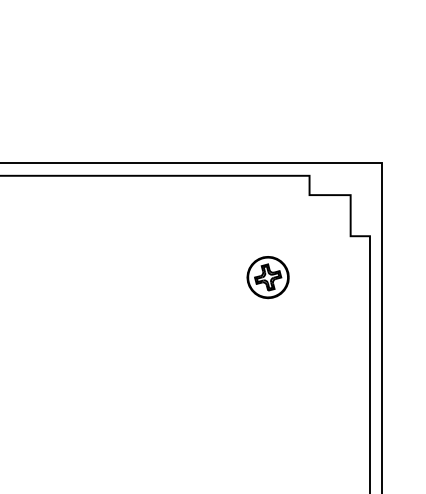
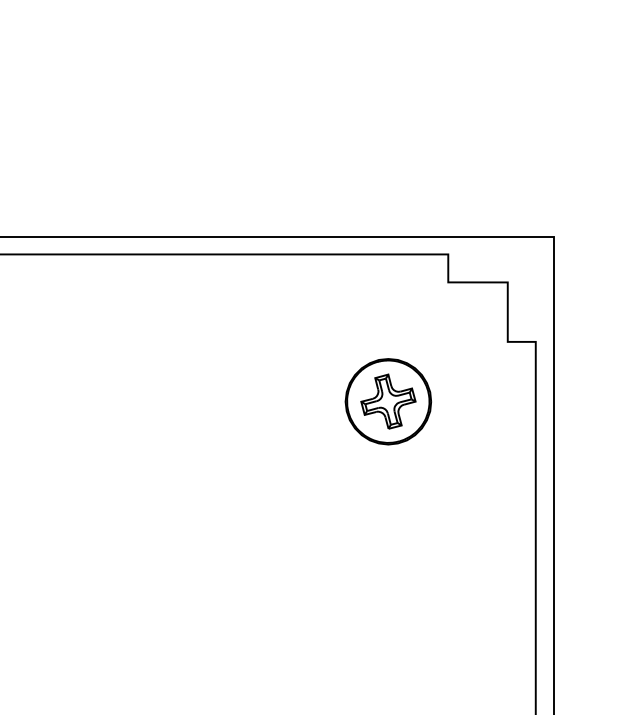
part: (267, 277) -> (387, 401), size x1.43

